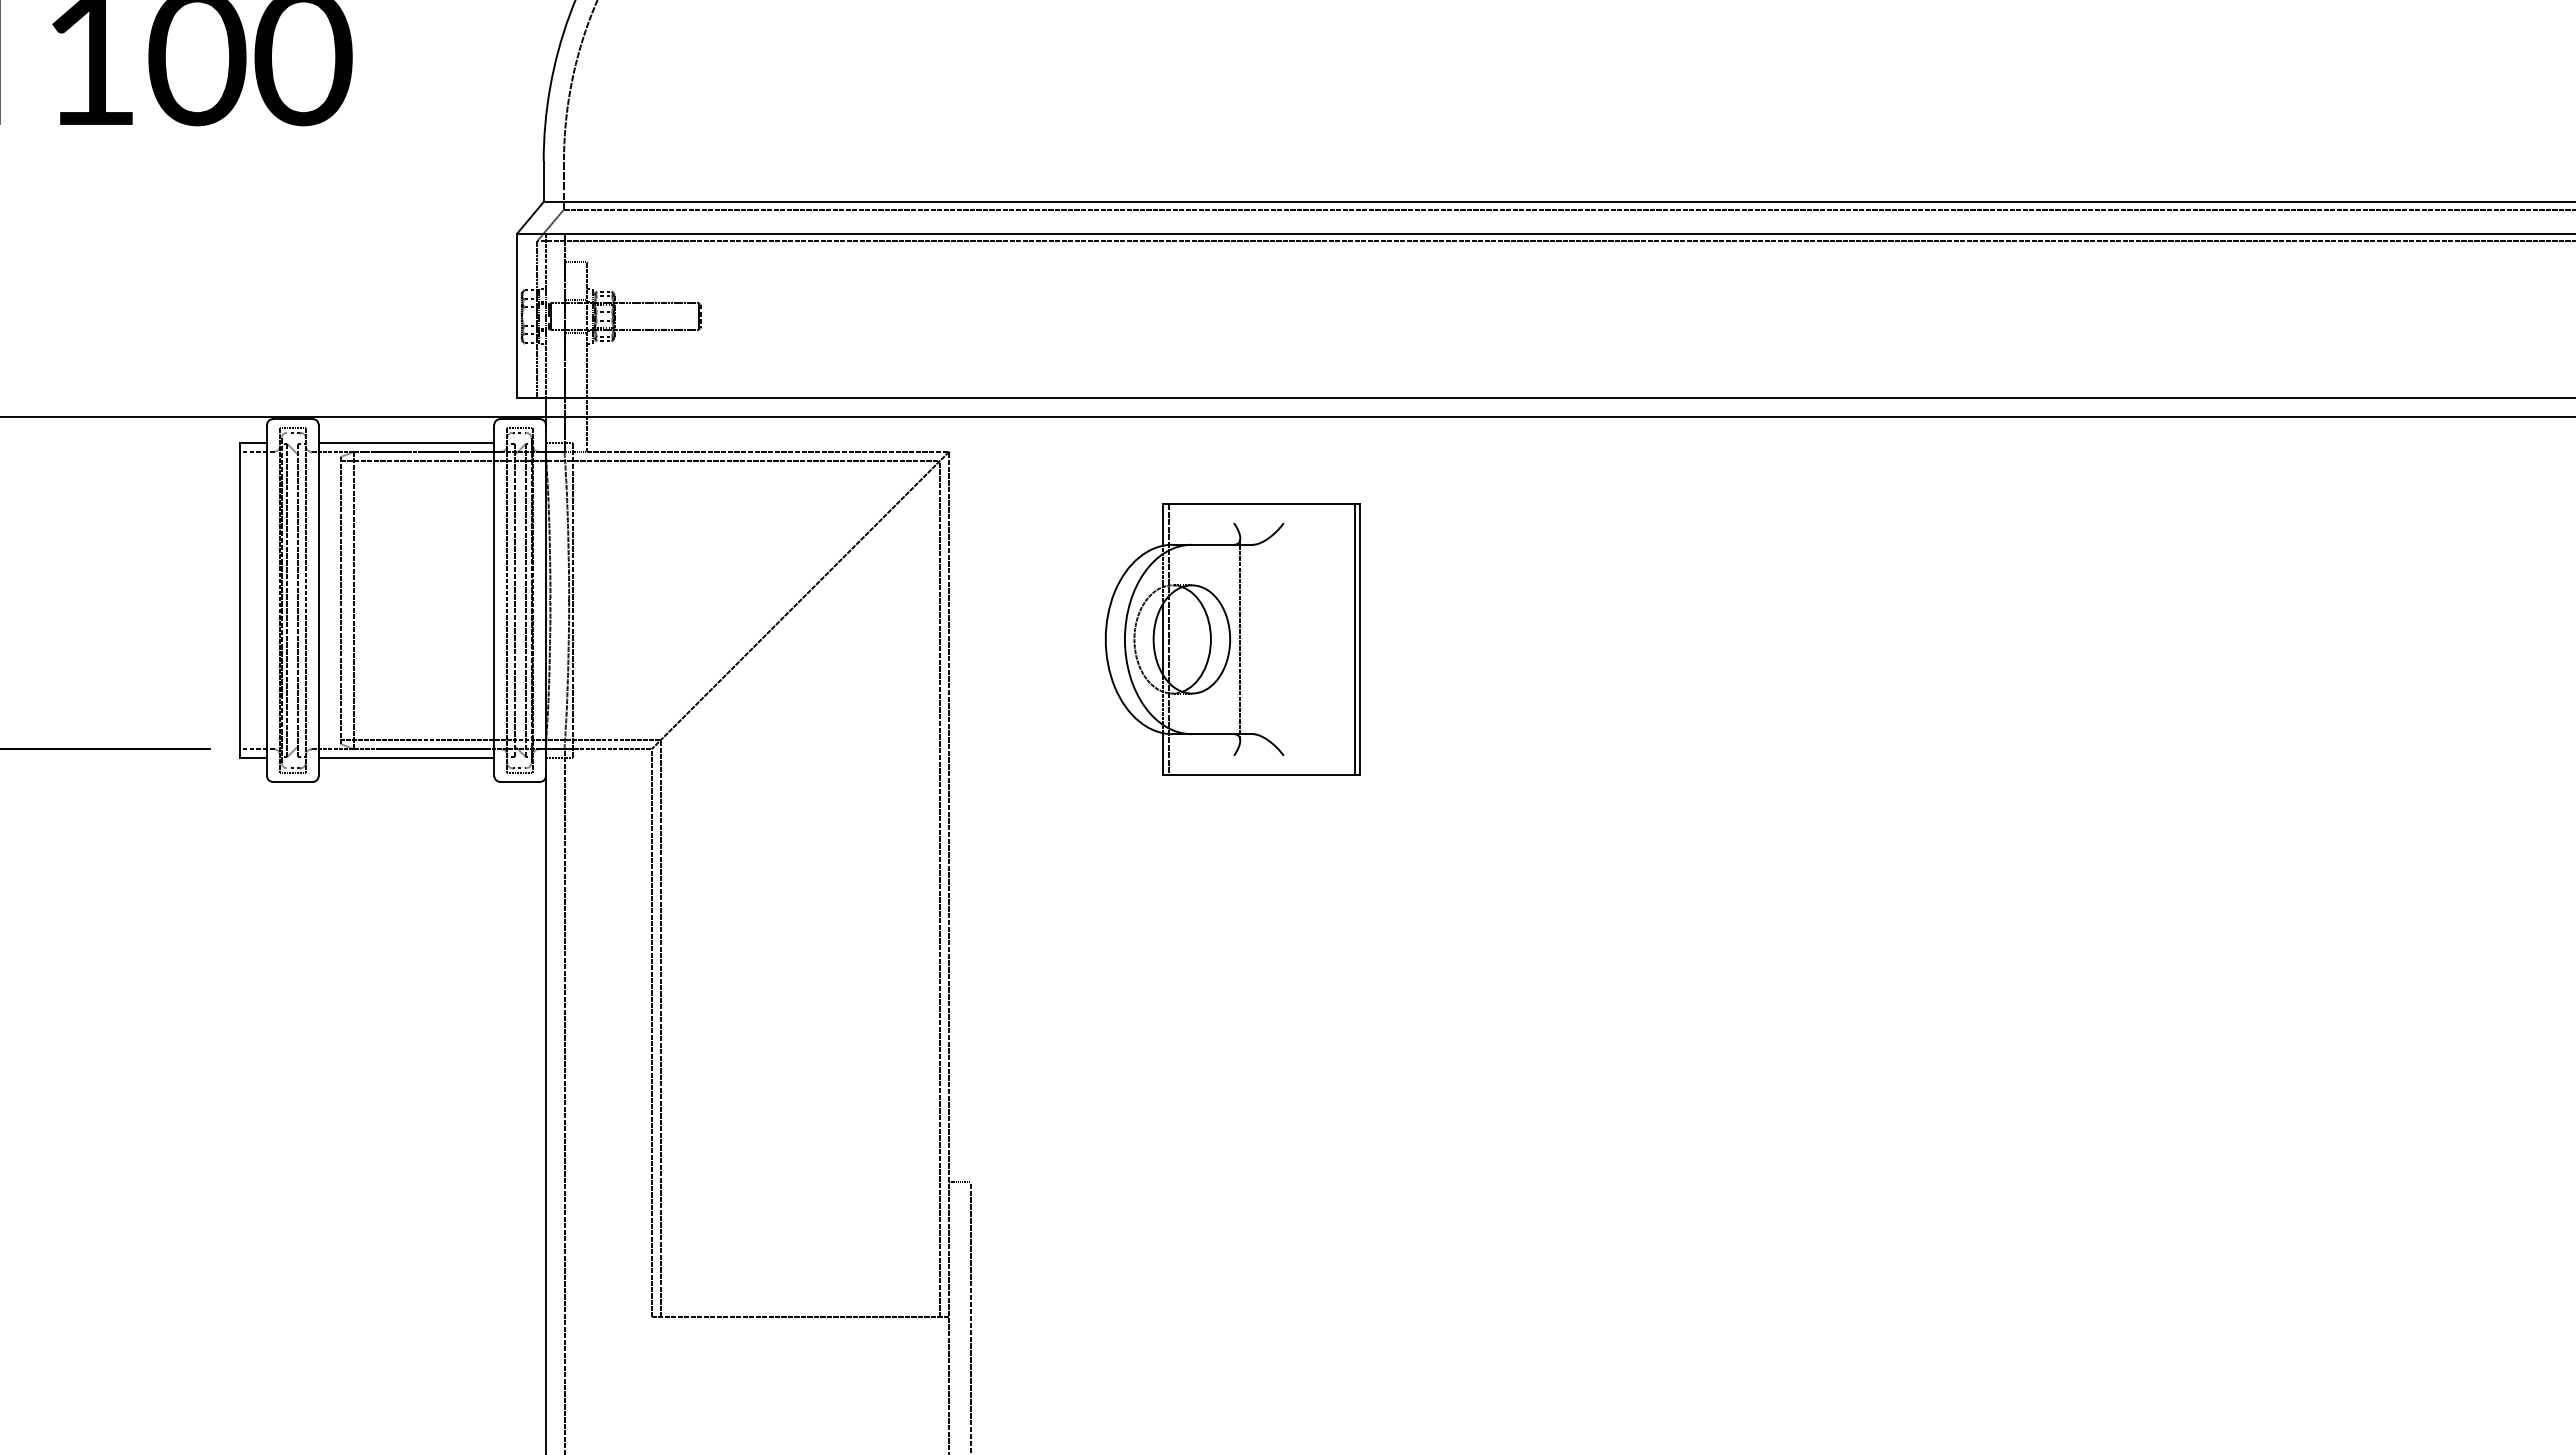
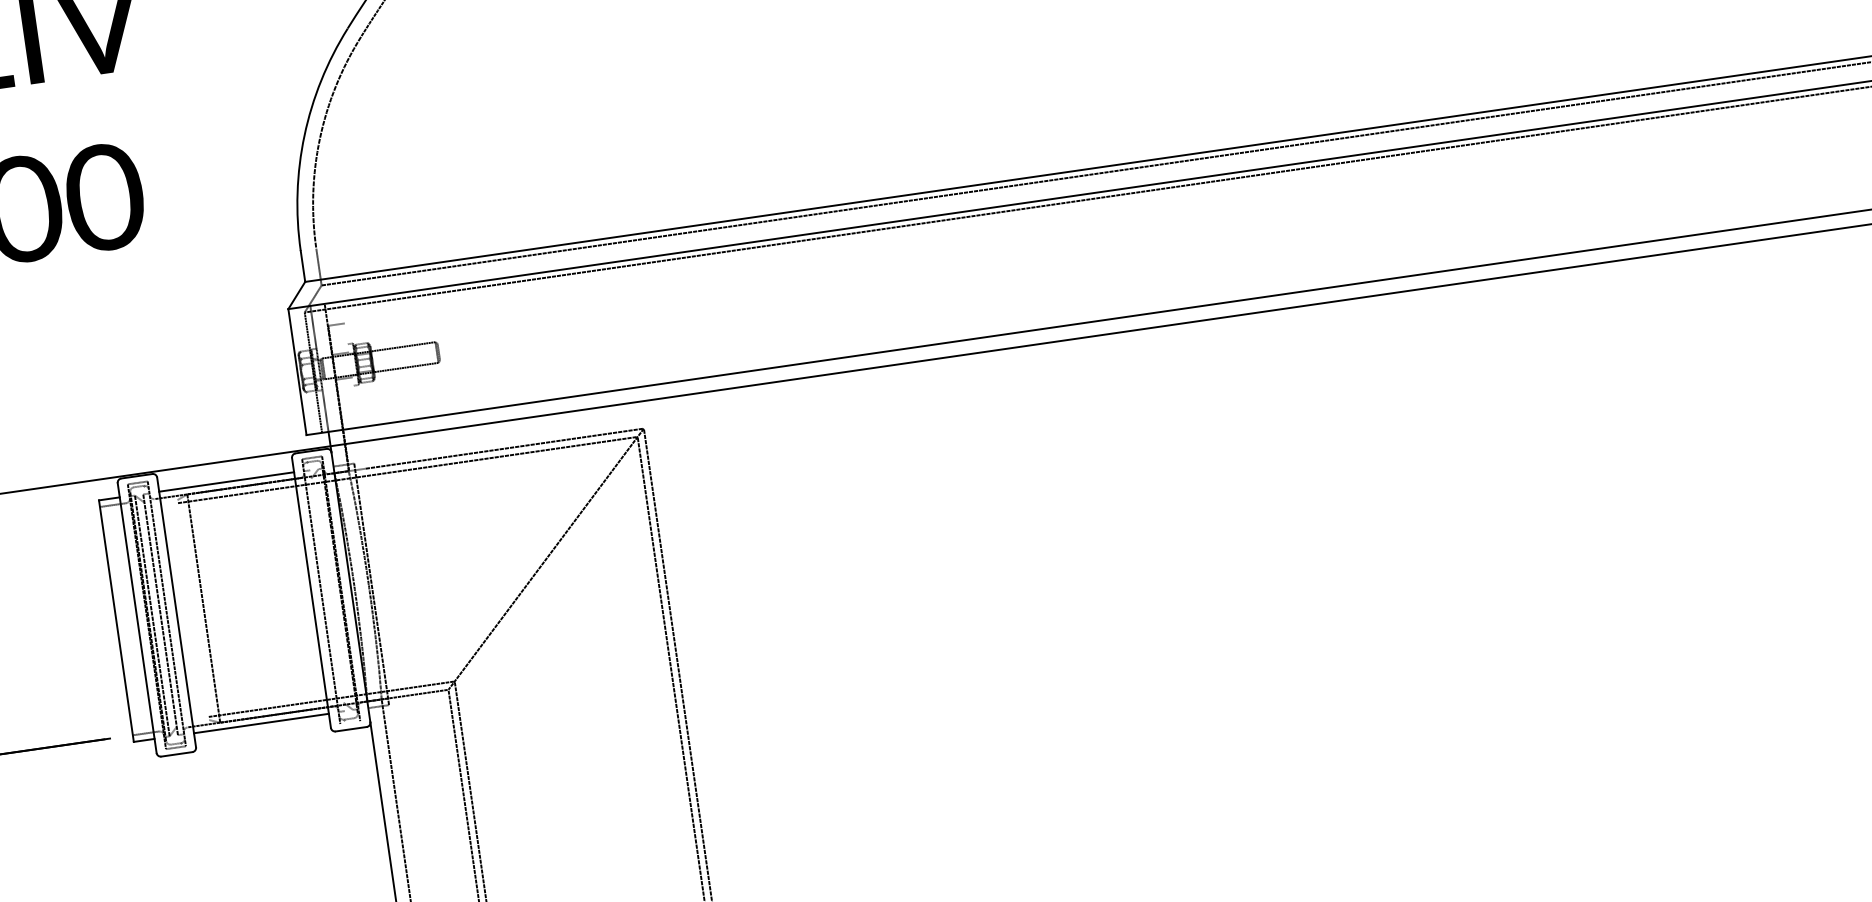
line: (586, 356) -> (355, 395), removed
line: (340, 600) -> (193, 610), removed
line: (515, 600) -> (327, 590), removed
line: (526, 600) -> (336, 589), removed
part: (1232, 639) -> (881, 541), removed
line: (520, 773) -> (350, 722), removed

